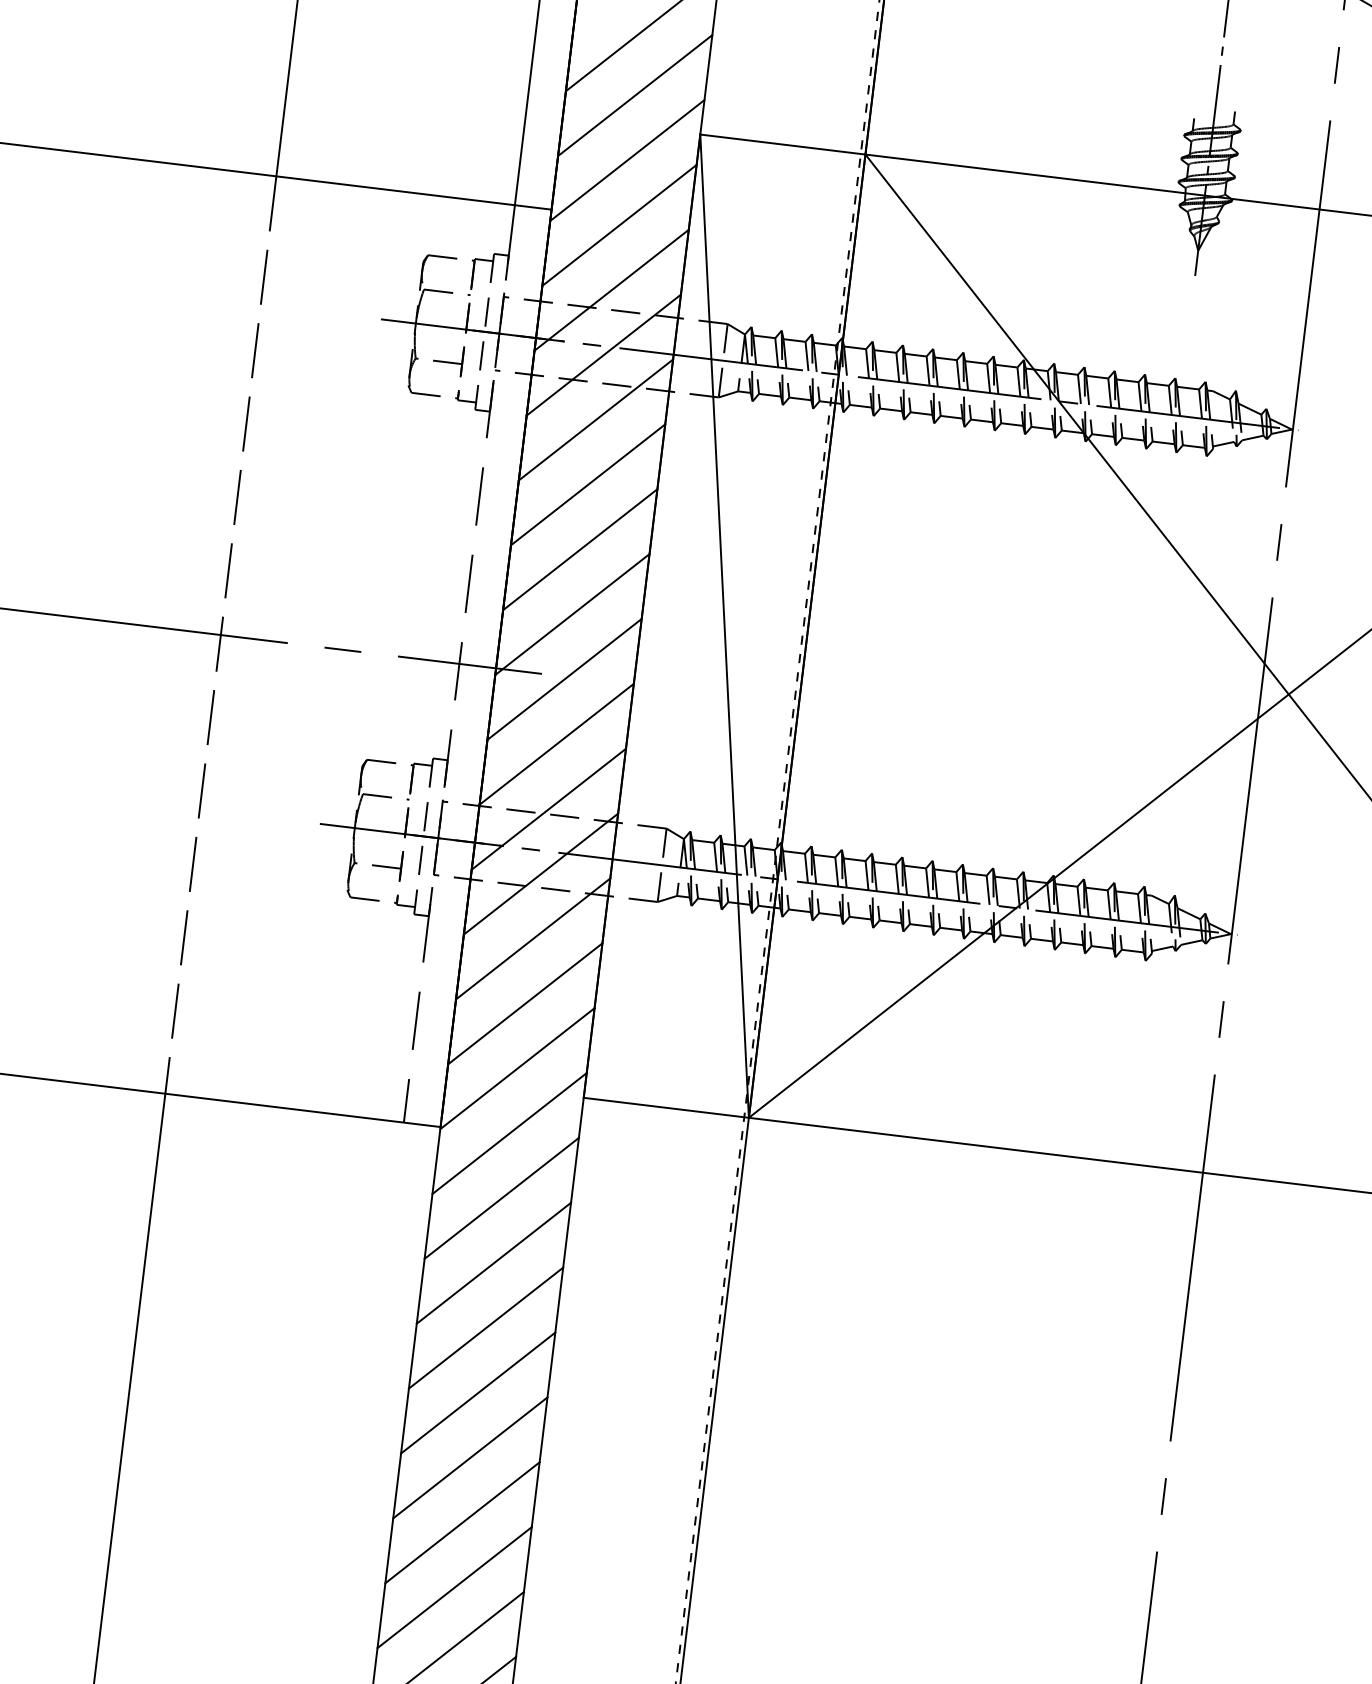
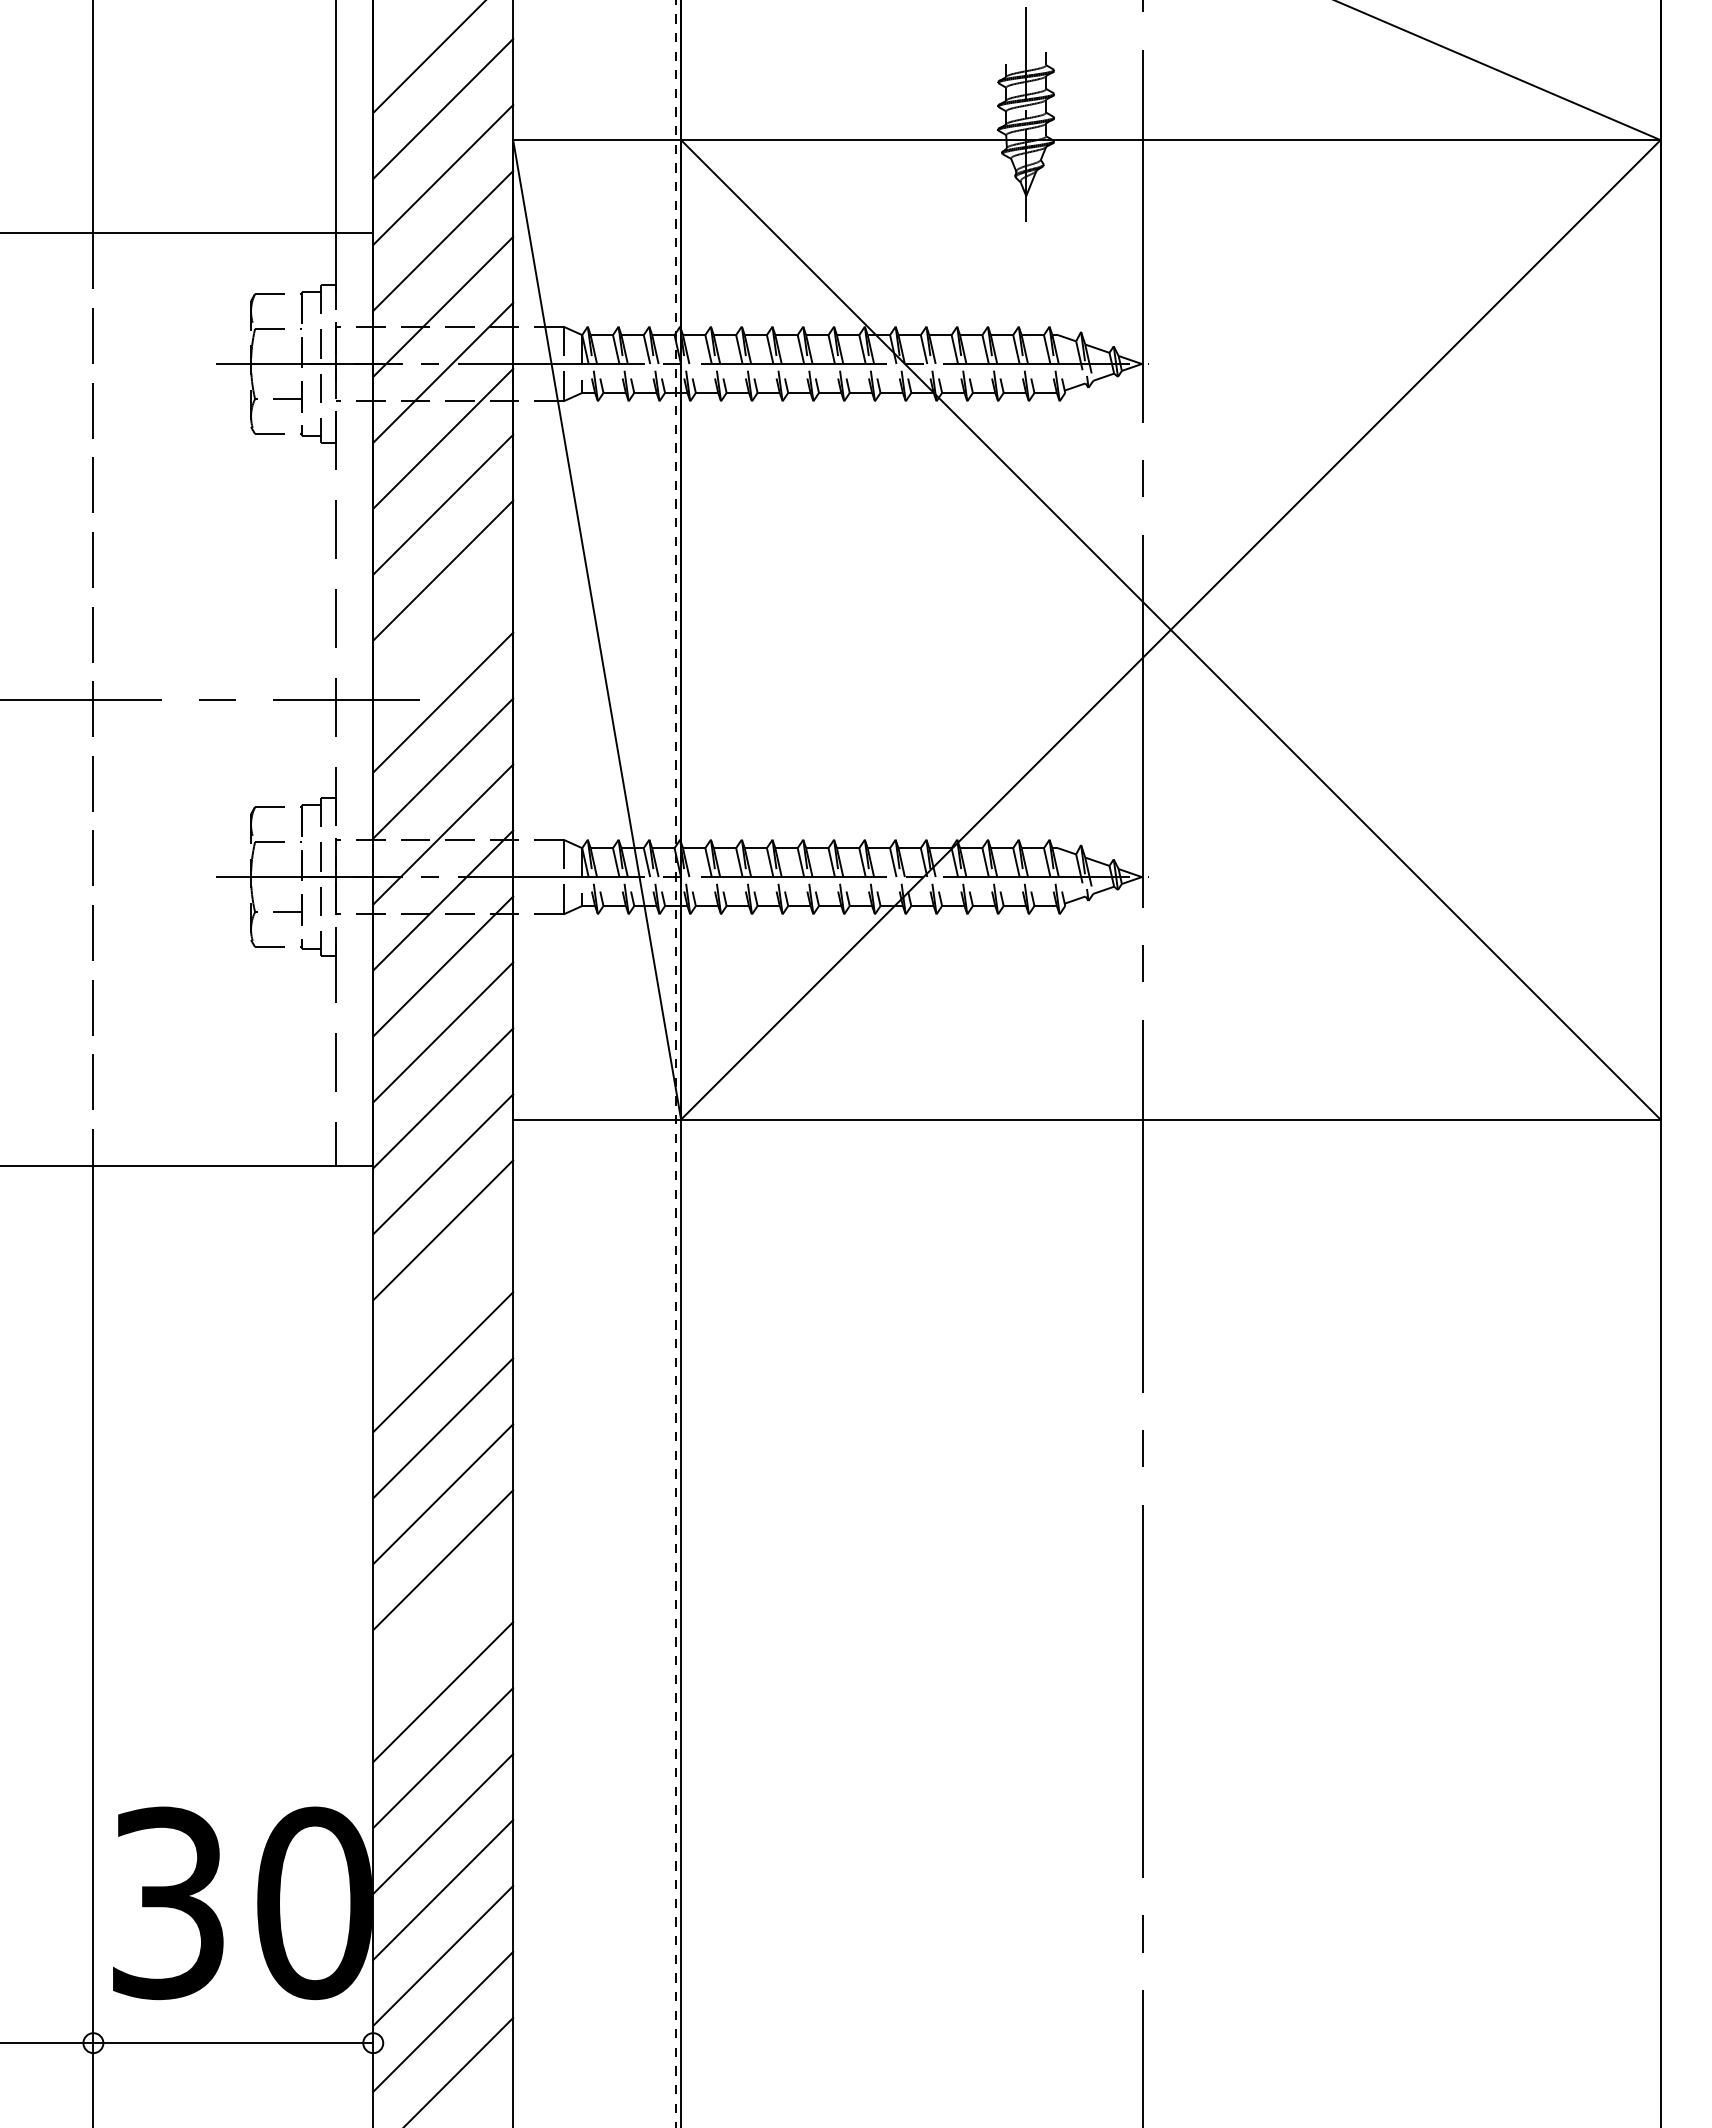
line: (572, 614) -> (443, 636), removed
line: (494, 1263) -> (443, 1296), removed
line: (454, 1588) -> (443, 1626), removed

